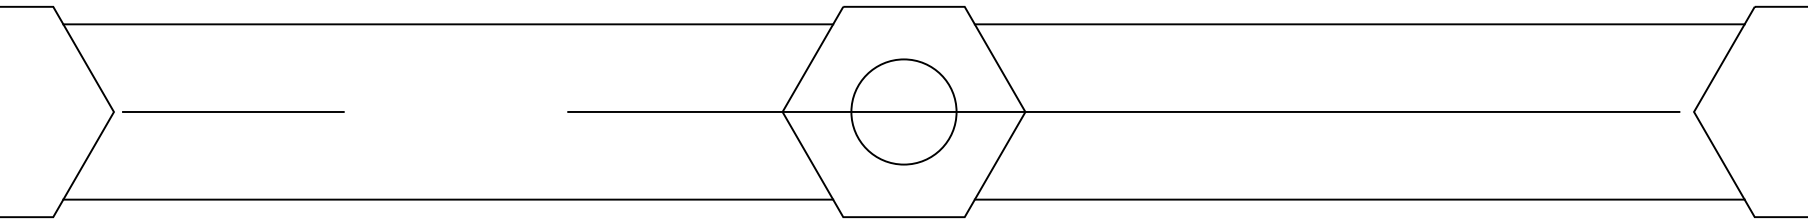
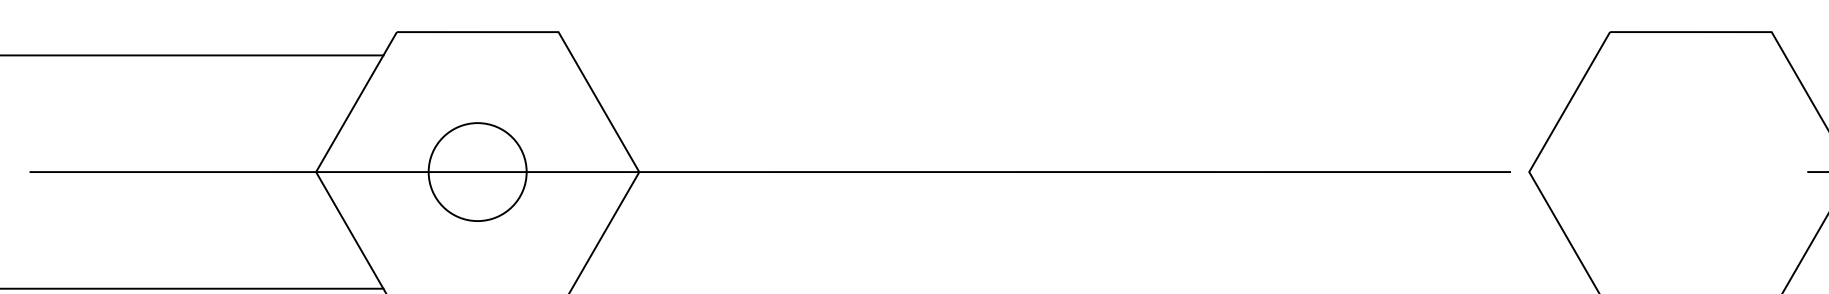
line: (1359, 24) -> (1083, 55), removed
circle: (903, 111) -> (477, 171), size x0.7
line: (1359, 199) -> (1083, 288), removed

